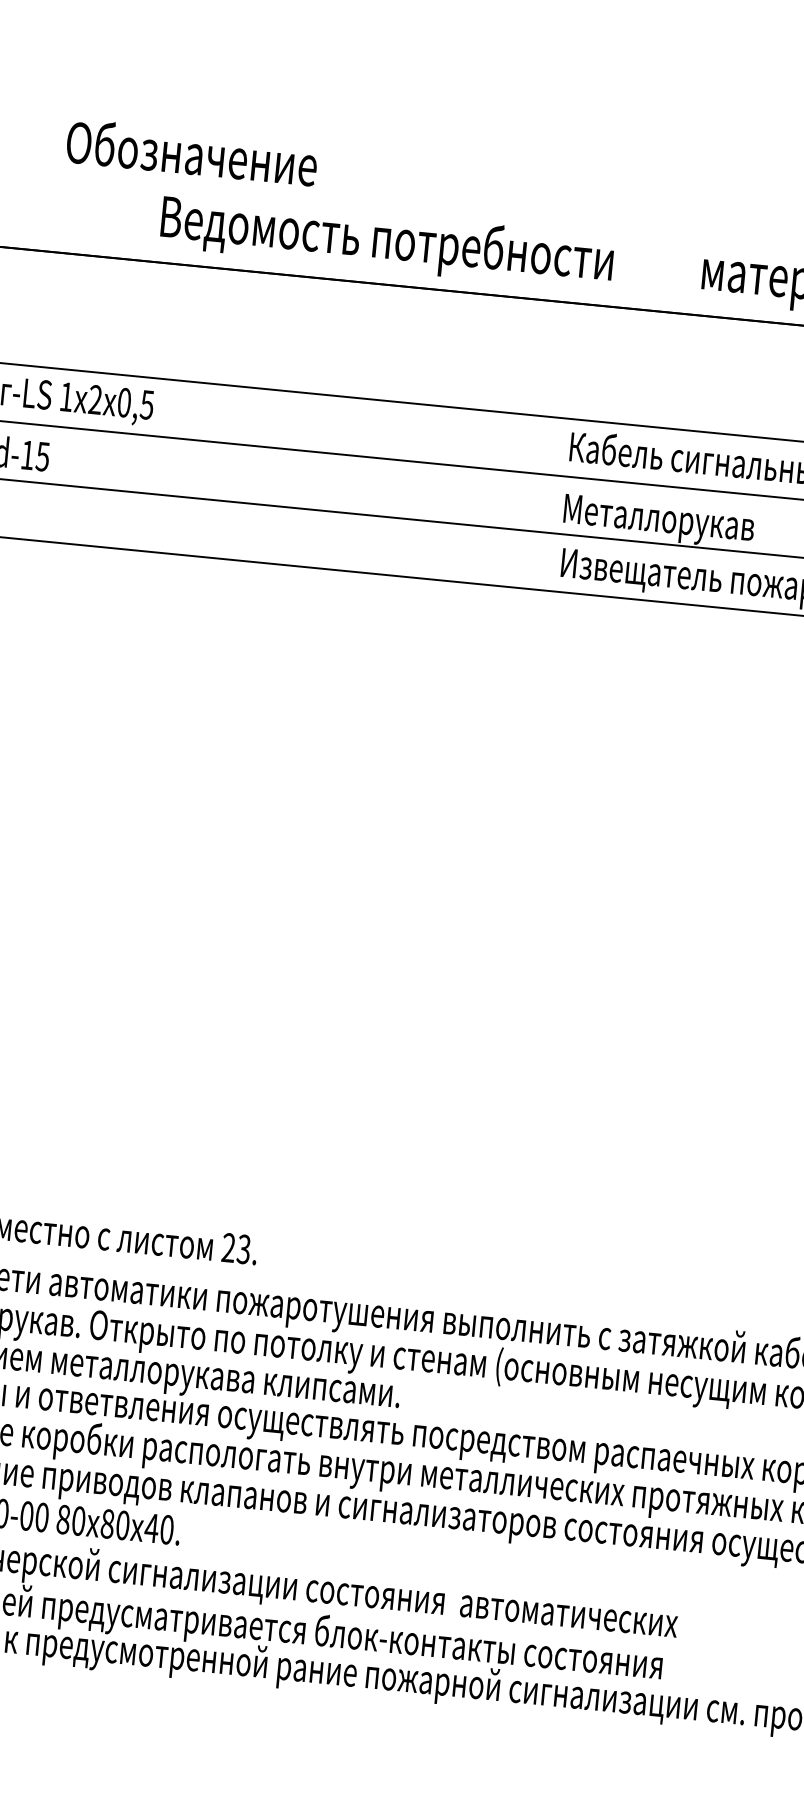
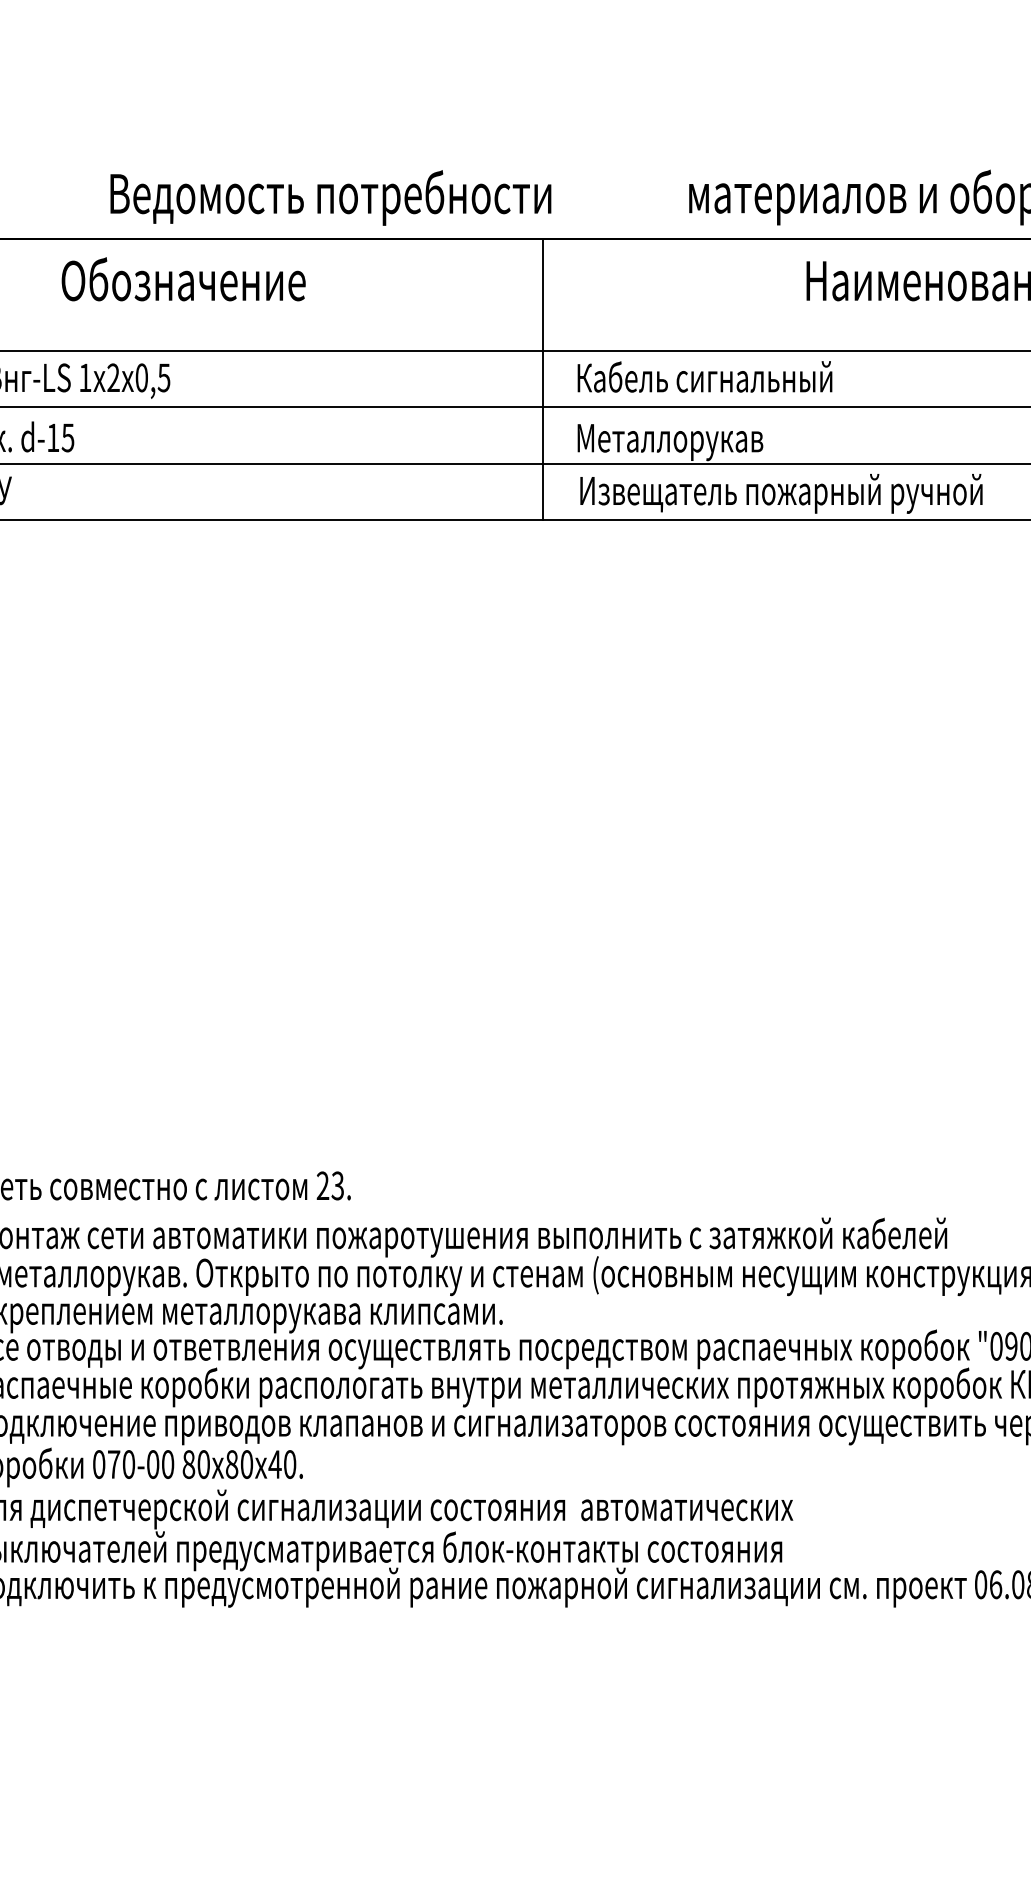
text: (191, 152) -> (183, 279), moved
text: (386, 242) -> (330, 197), moved
line: (534, 443) -> (542, 378), added

